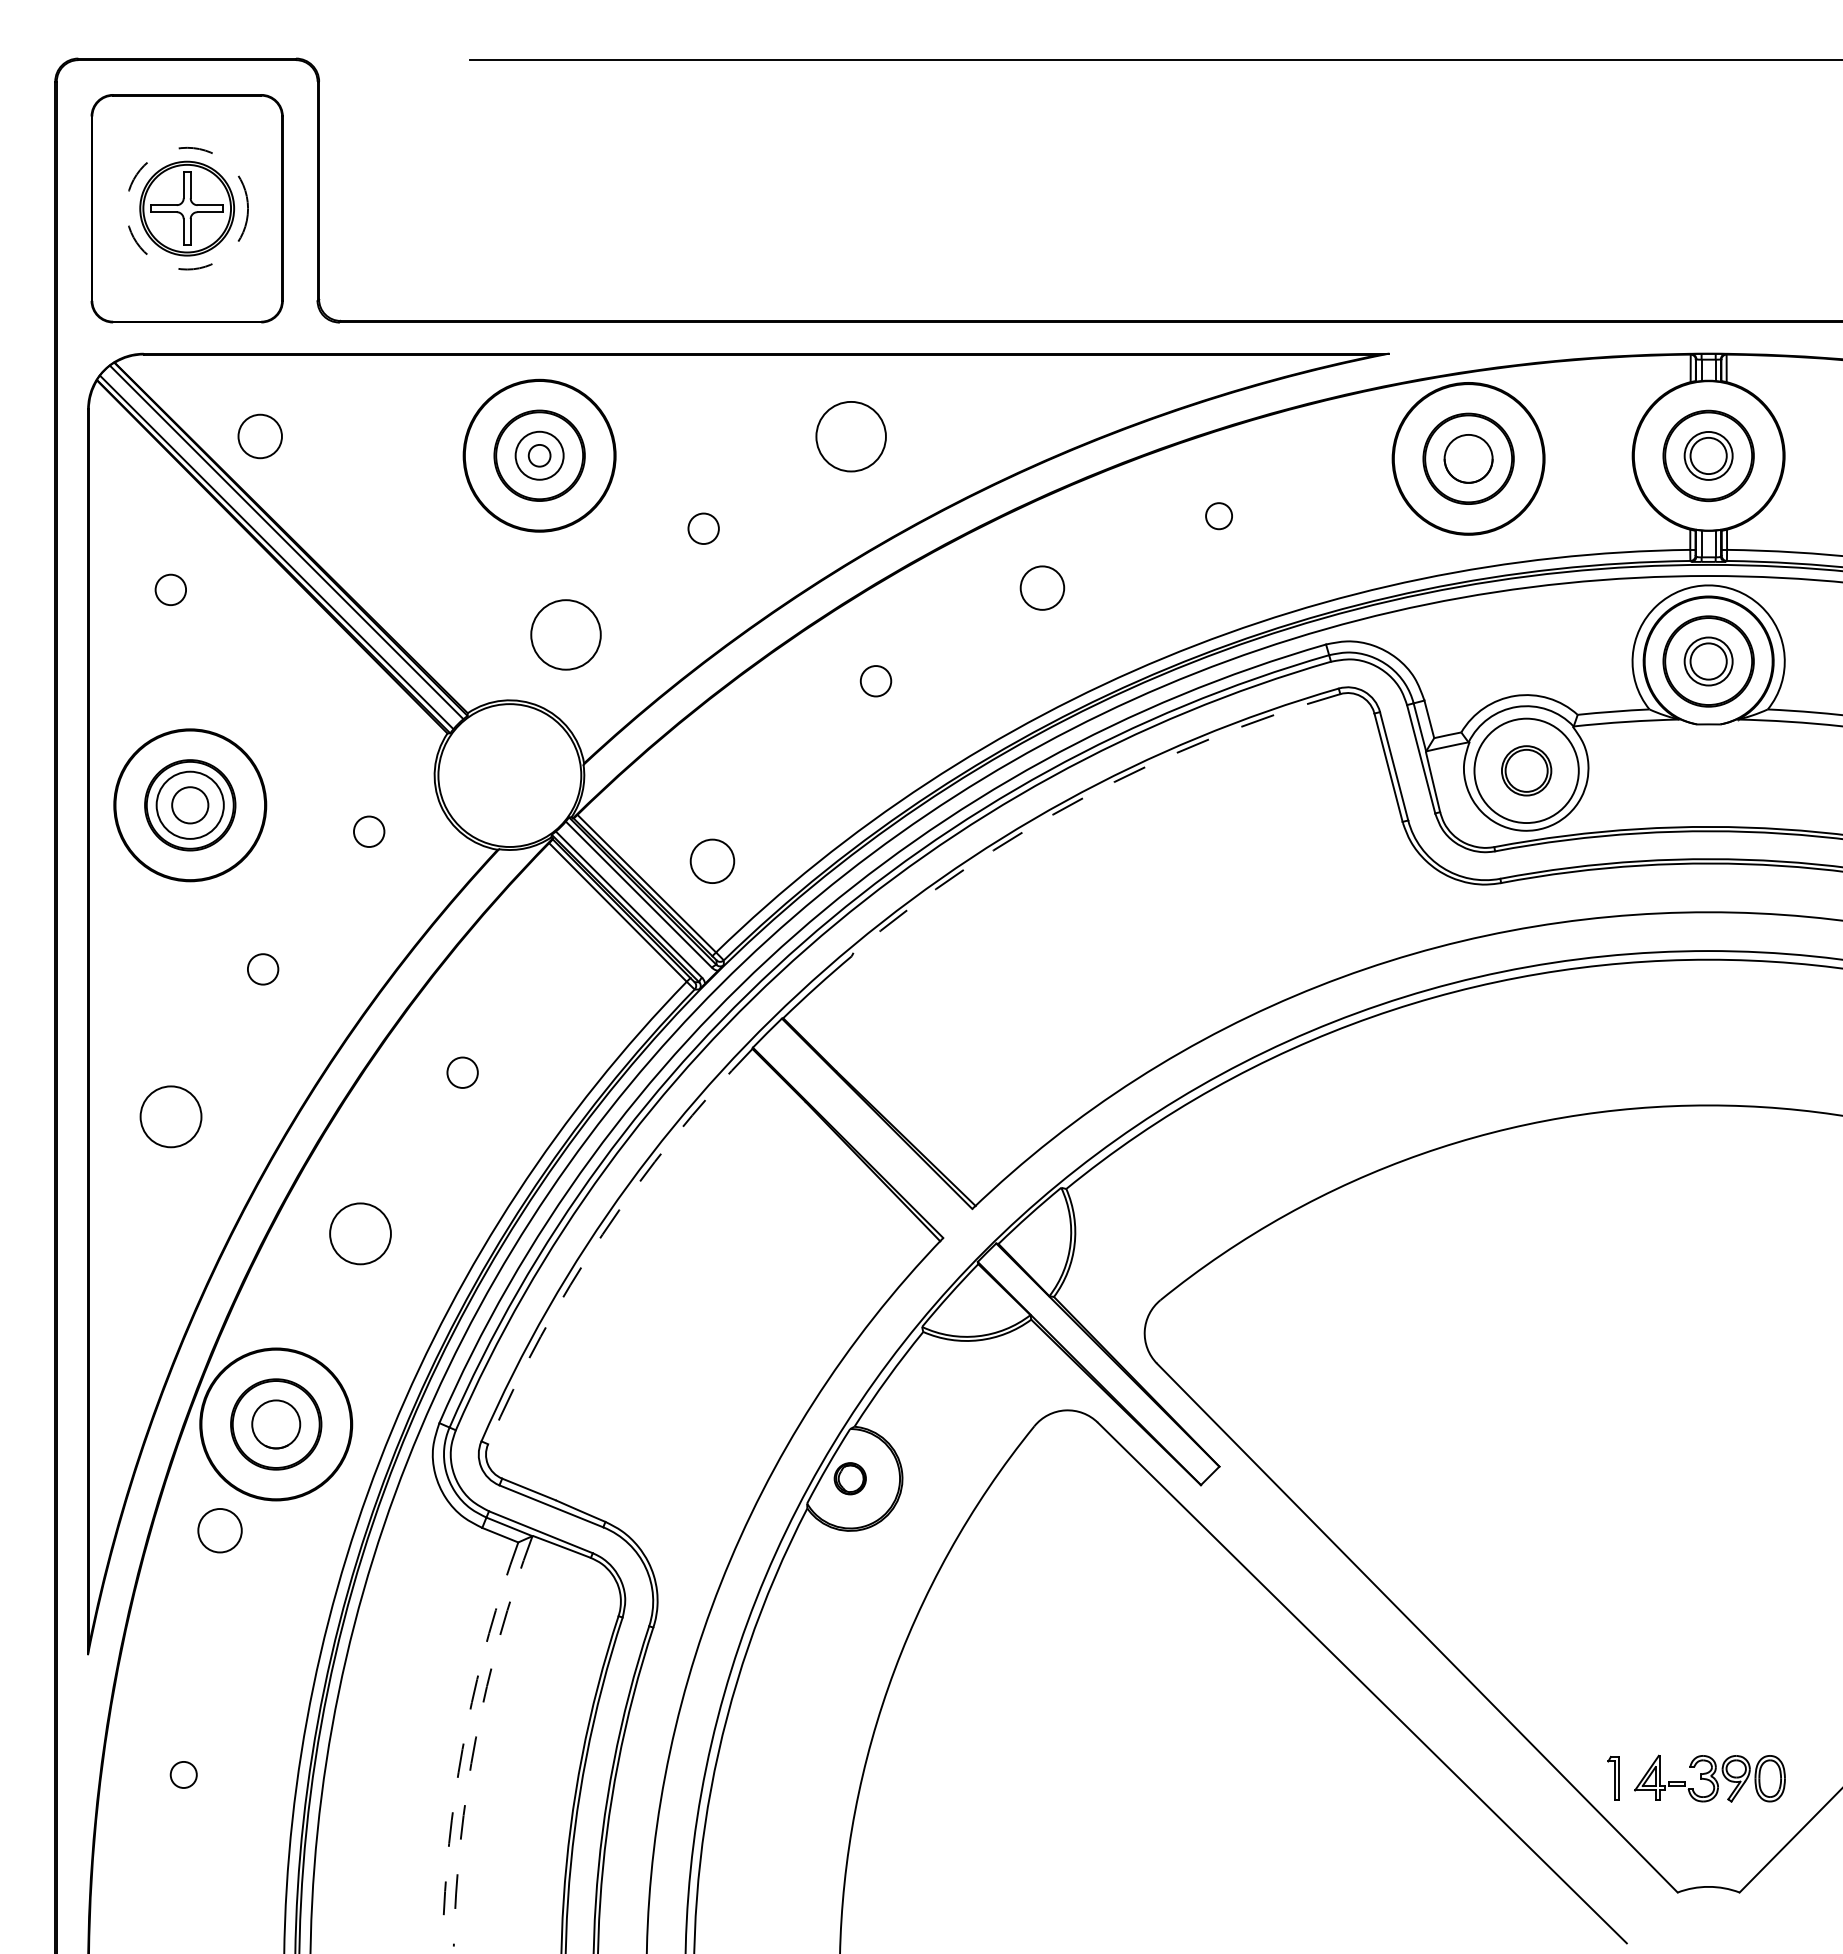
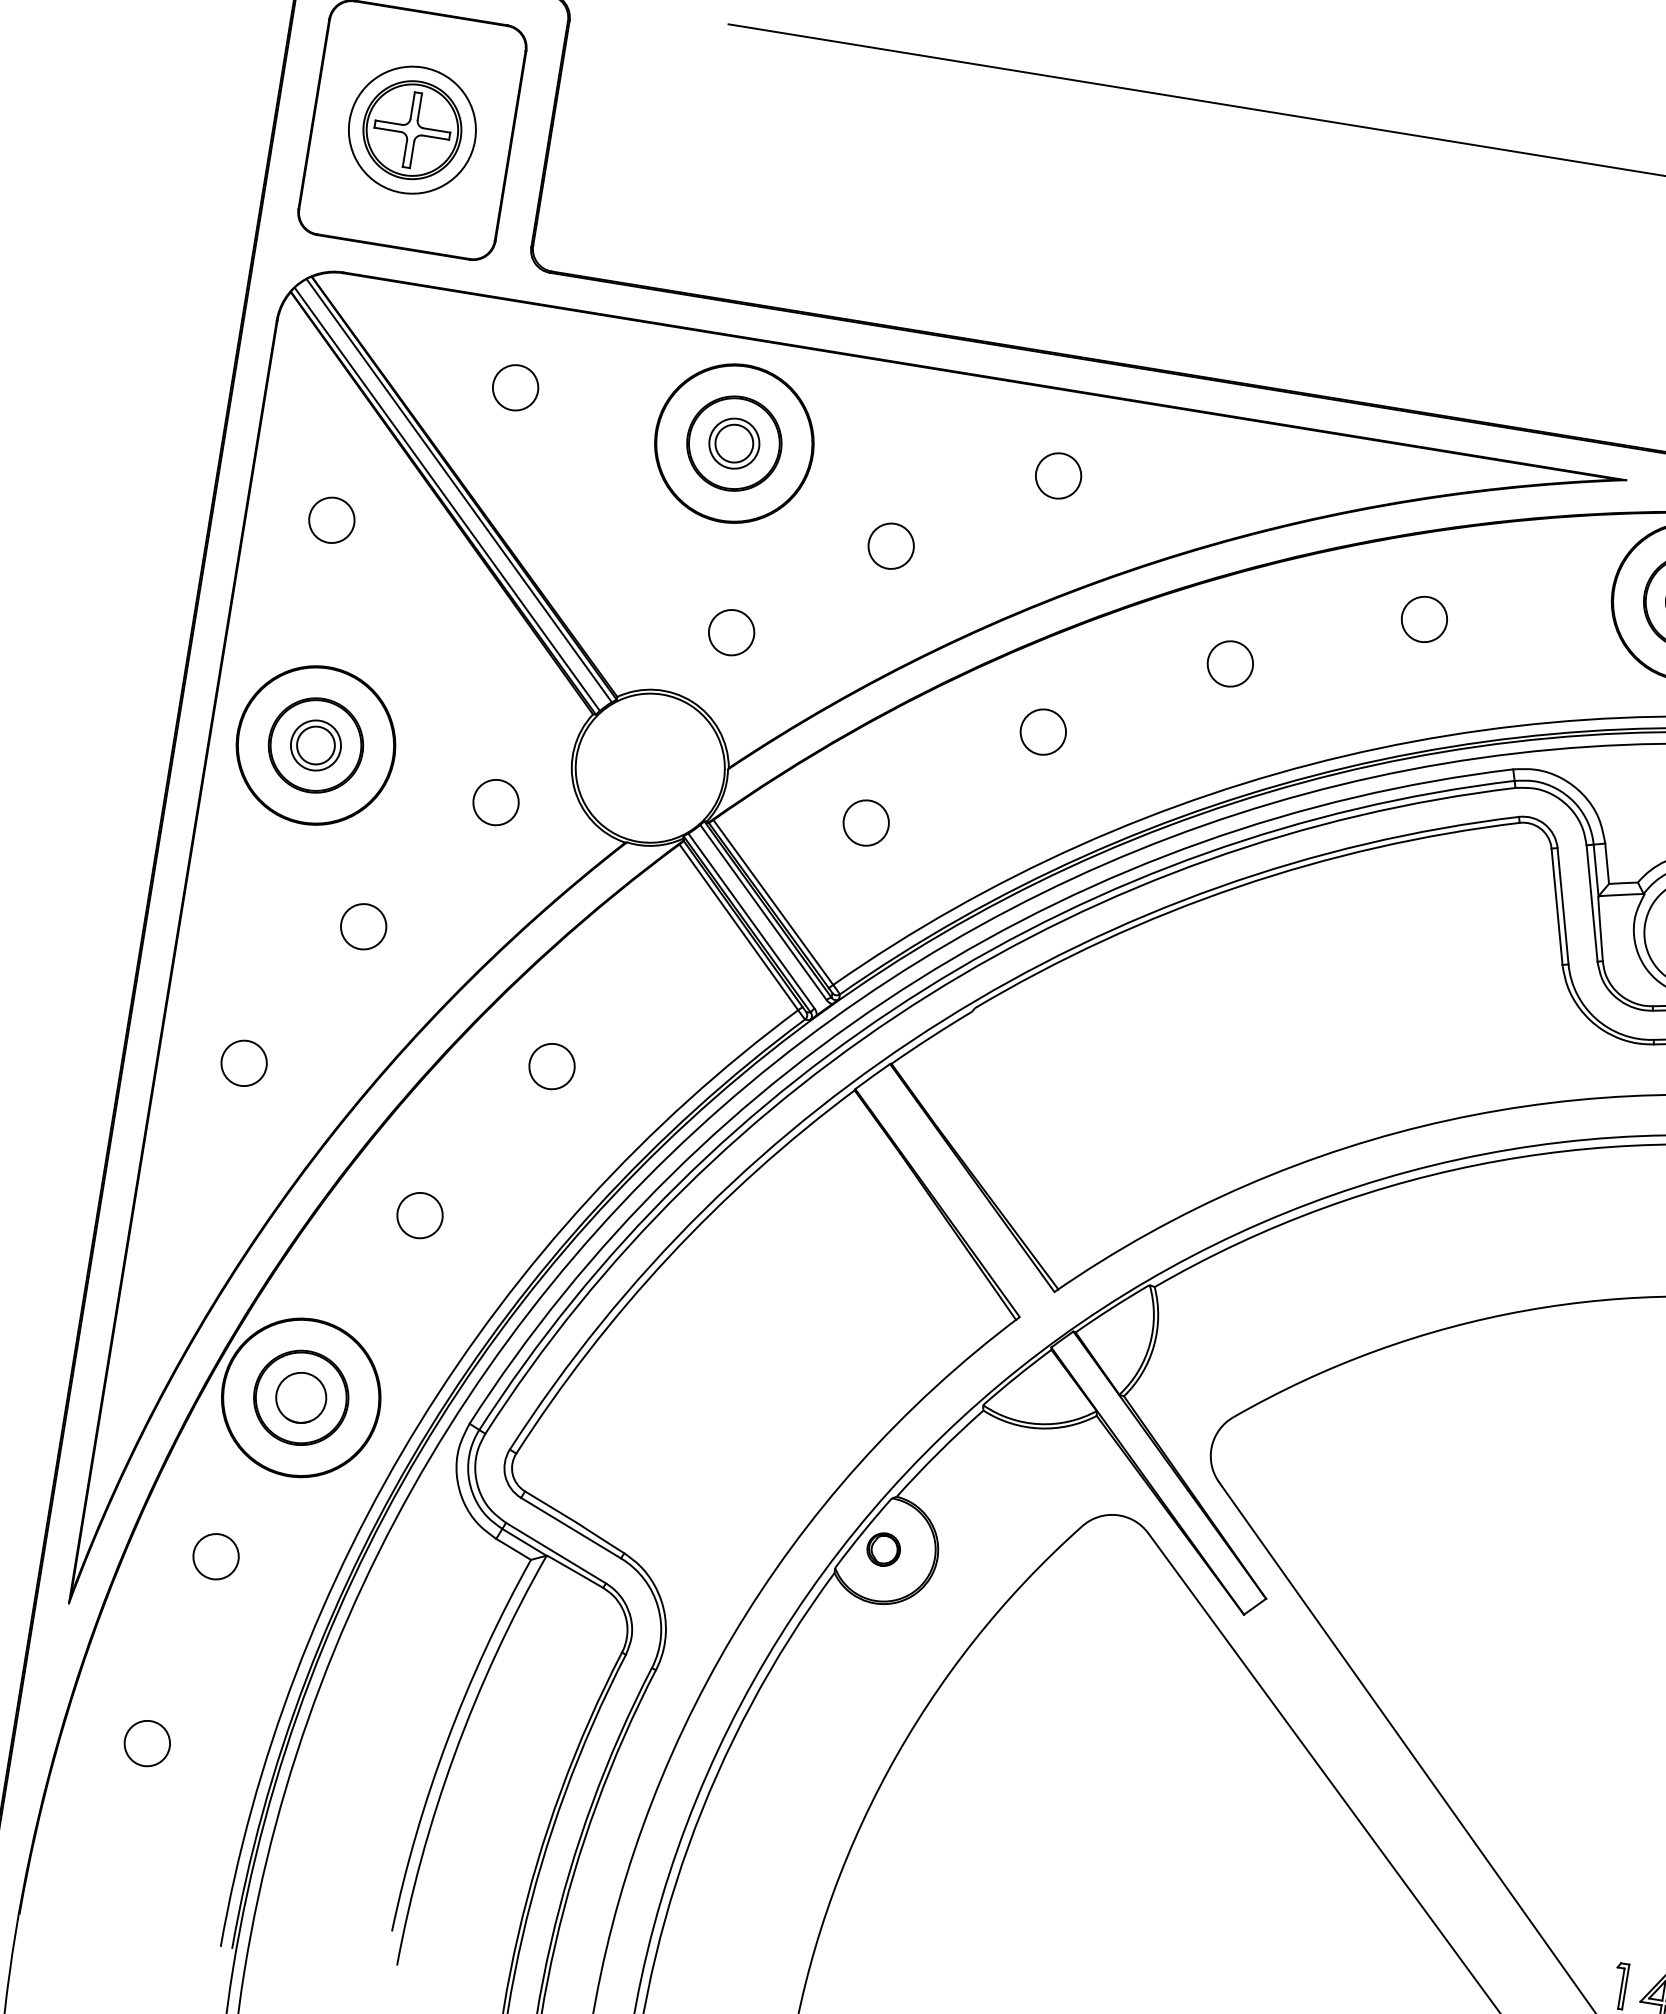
circle: (187, 208) -> (412, 130), dashed -> solid
circle: (259, 436) -> (514, 387), moved
circle: (850, 436) -> (1057, 475), size x0.62
circle: (539, 455) -> (734, 443), size x1.67
circle: (1218, 515) -> (1423, 618), size x1.67
circle: (703, 528) -> (891, 545), size x1.43
circle: (170, 589) -> (331, 519), size x1.43
circle: (565, 634) -> (731, 632), size x0.62
circle: (875, 680) -> (1042, 731), size x1.43
arc: (1083, 798) -> (1237, 887), dashed -> solid
circle: (190, 805) -> (316, 745), size x0.71
circle: (368, 831) -> (495, 802), size x1.43
circle: (712, 860) -> (866, 822), moved
circle: (262, 969) -> (363, 926), size x1.43
circle: (462, 1072) -> (551, 1066), size x1.43
circle: (170, 1116) -> (243, 1062), size x0.71
circle: (360, 1233) -> (419, 1215), size x0.71
arc: (602, 1234) -> (669, 1256), dashed -> solid
circle: (219, 1530) -> (215, 1556), moved
arc: (466, 1725) -> (447, 1739), dashed -> solid
arc: (476, 1737) -> (455, 1753), dashed -> solid
circle: (183, 1774) -> (147, 1743), size x1.67

